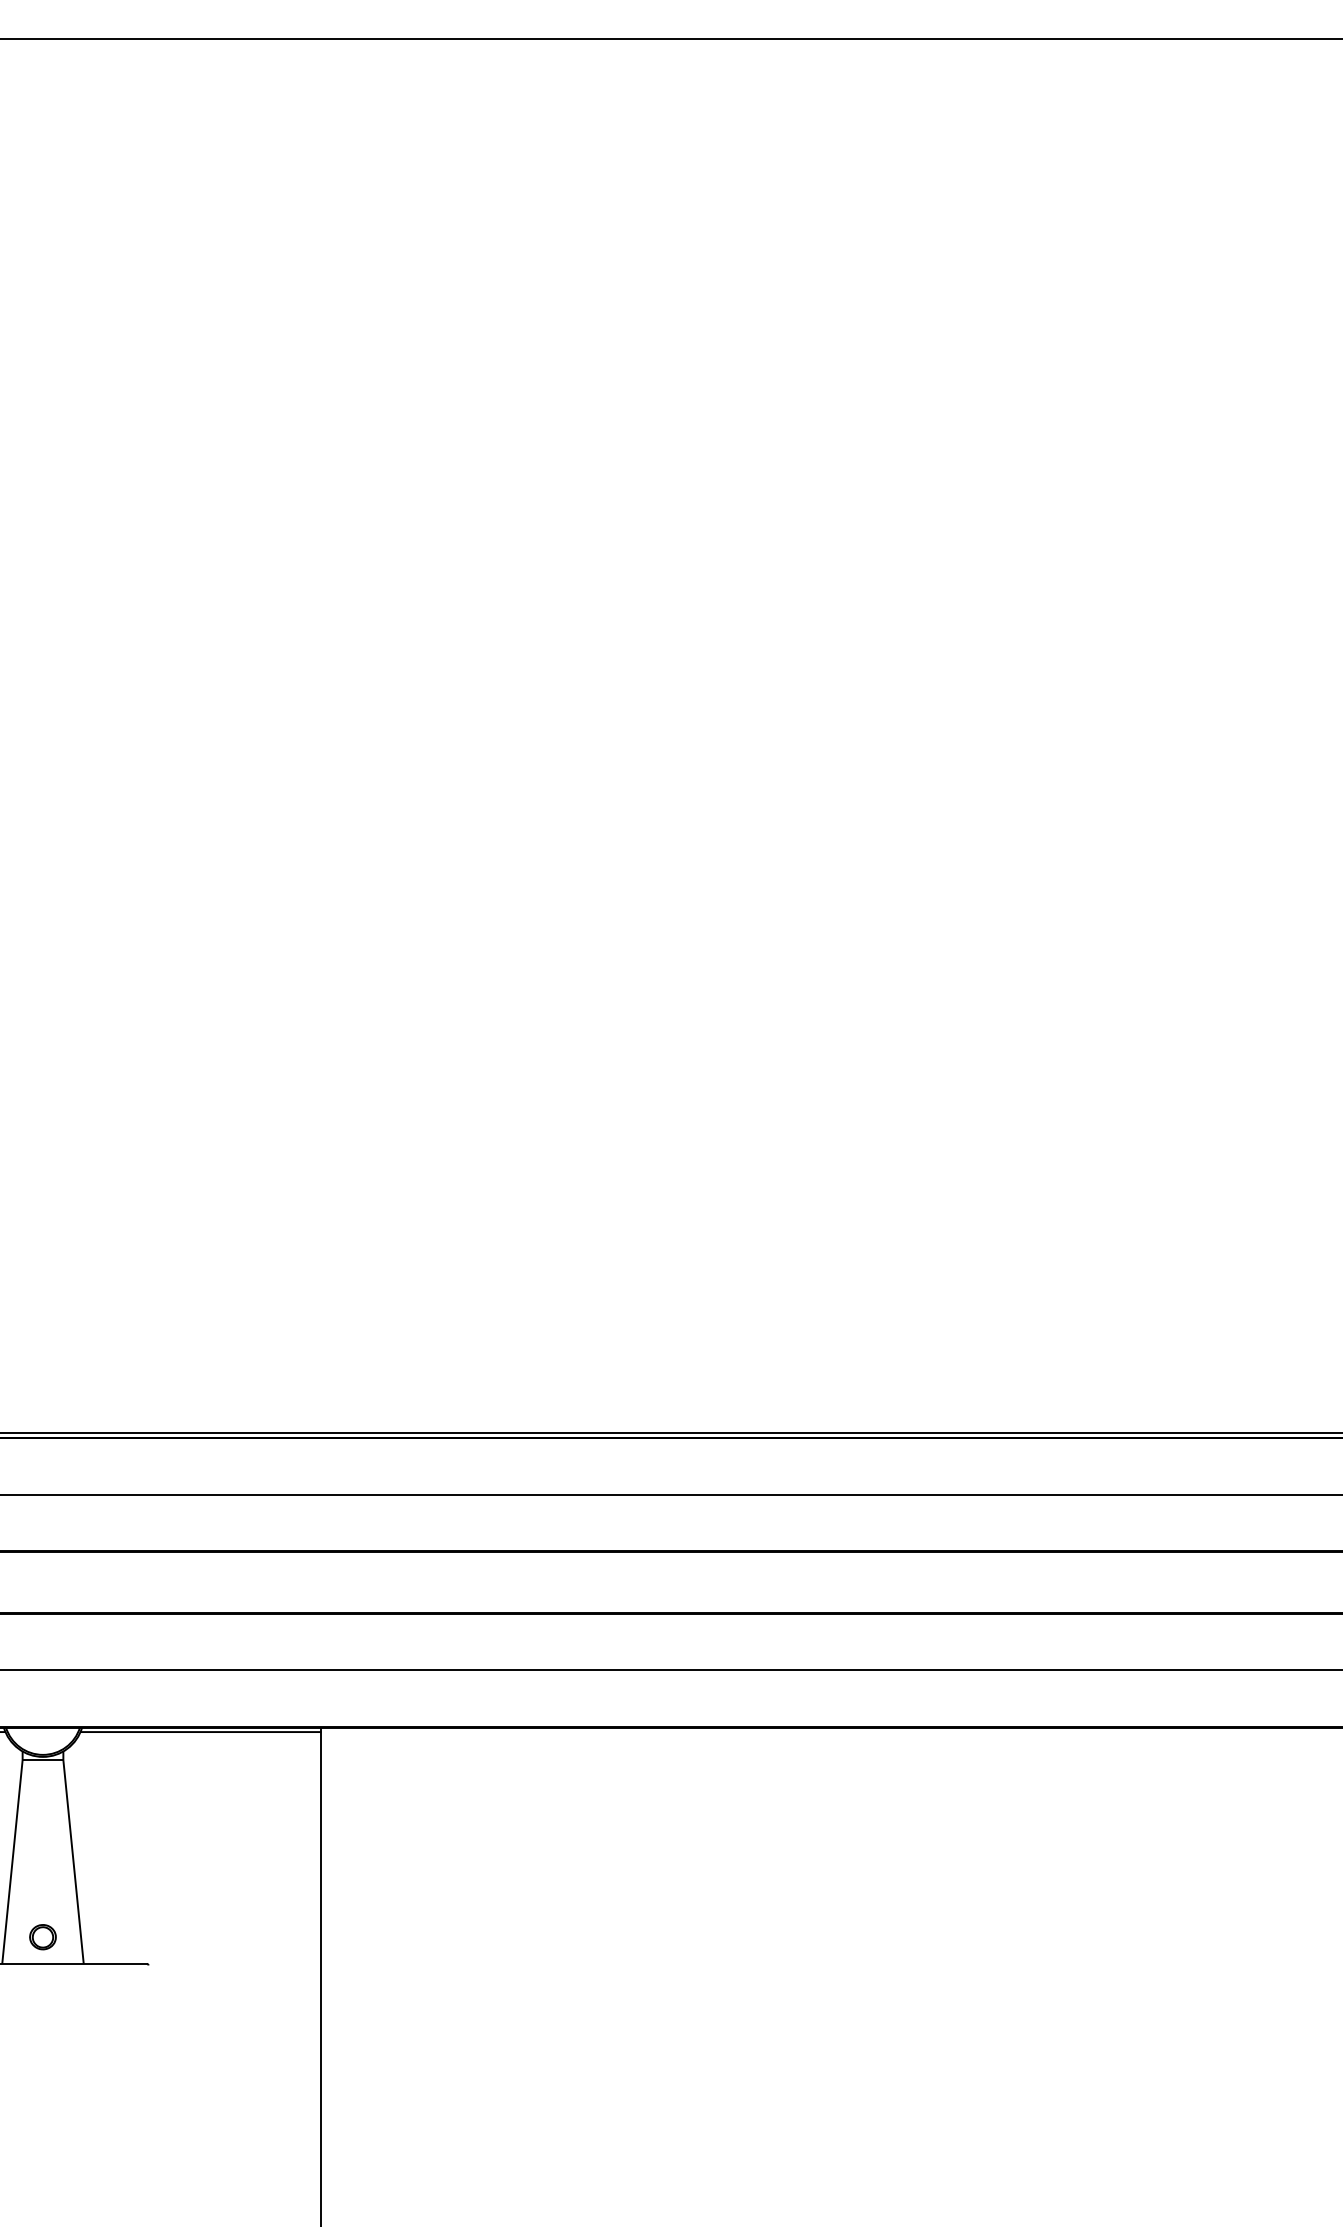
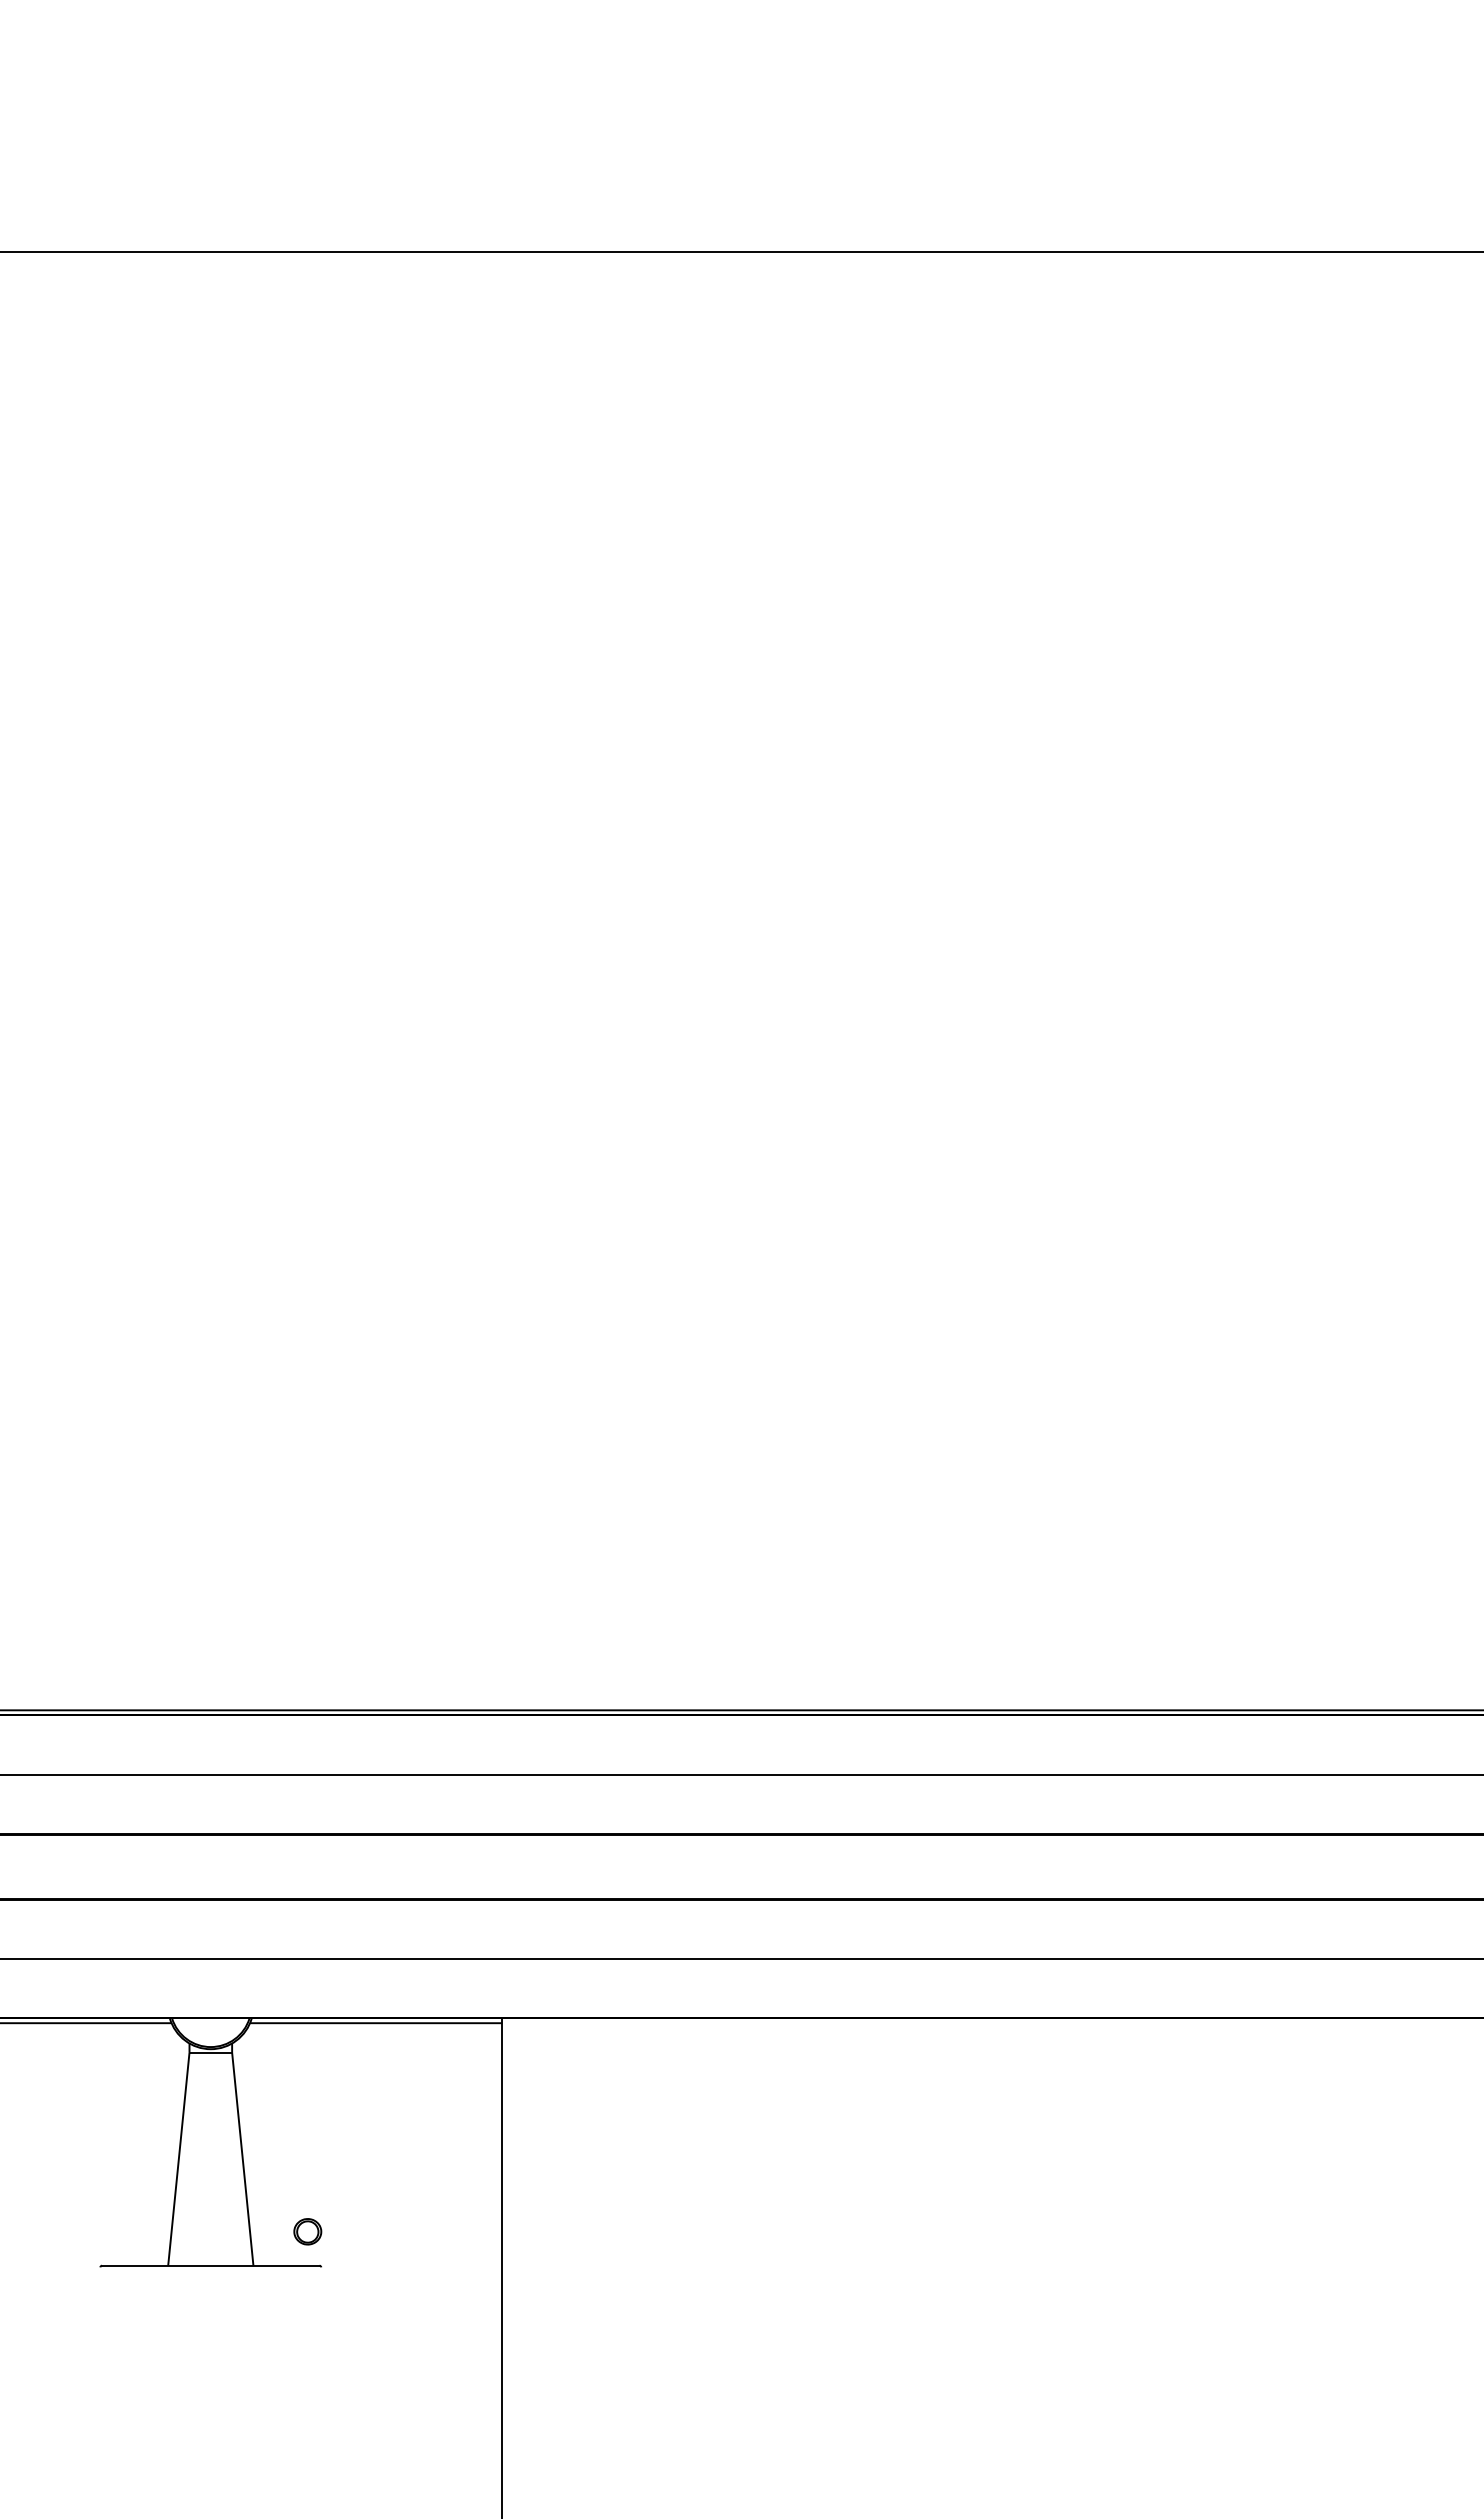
part: (42, 1936) -> (307, 2231), moved

